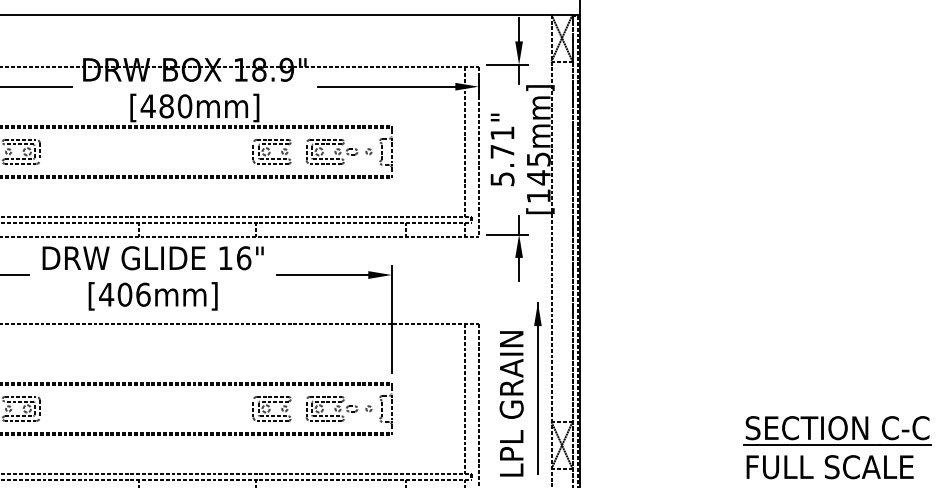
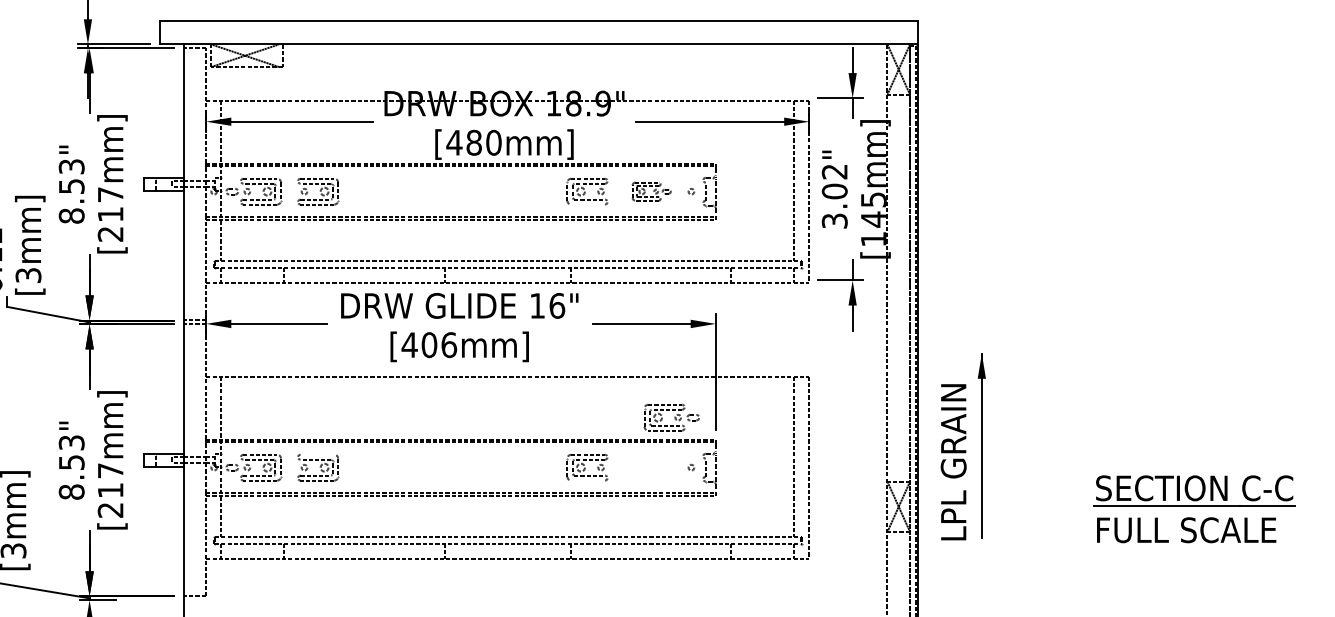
part: (331, 151) -> (651, 191), size x0.7
text: (502, 155) -> (834, 195), 5.71" -> 3.02"
line: (273, 163) -> (588, 204), removed
part: (519, 389) -> (962, 446), moved
line: (20, 396) -> (317, 454), removed
part: (331, 408) -> (671, 417), moved
line: (273, 420) -> (588, 480), removed

